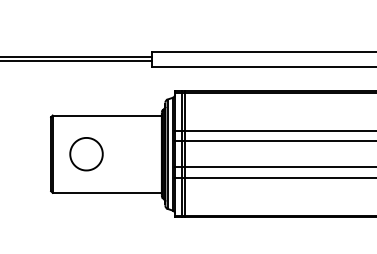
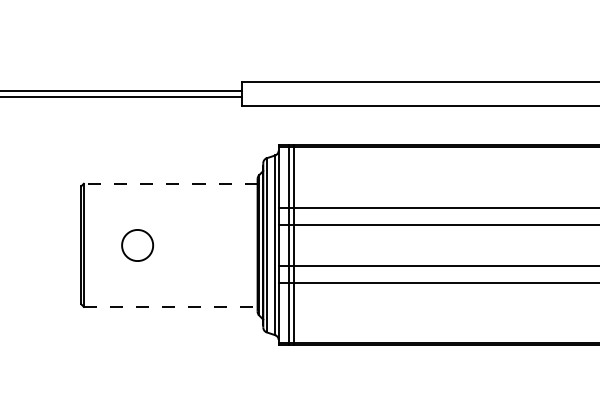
line: (107, 115) -> (171, 183), solid -> dashed
part: (86, 154) -> (137, 245), size x0.6
line: (107, 192) -> (171, 306), solid -> dashed

